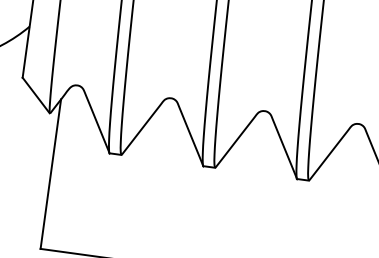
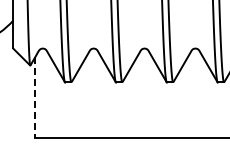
line: (51, 173) -> (35, 97), solid -> dashed

